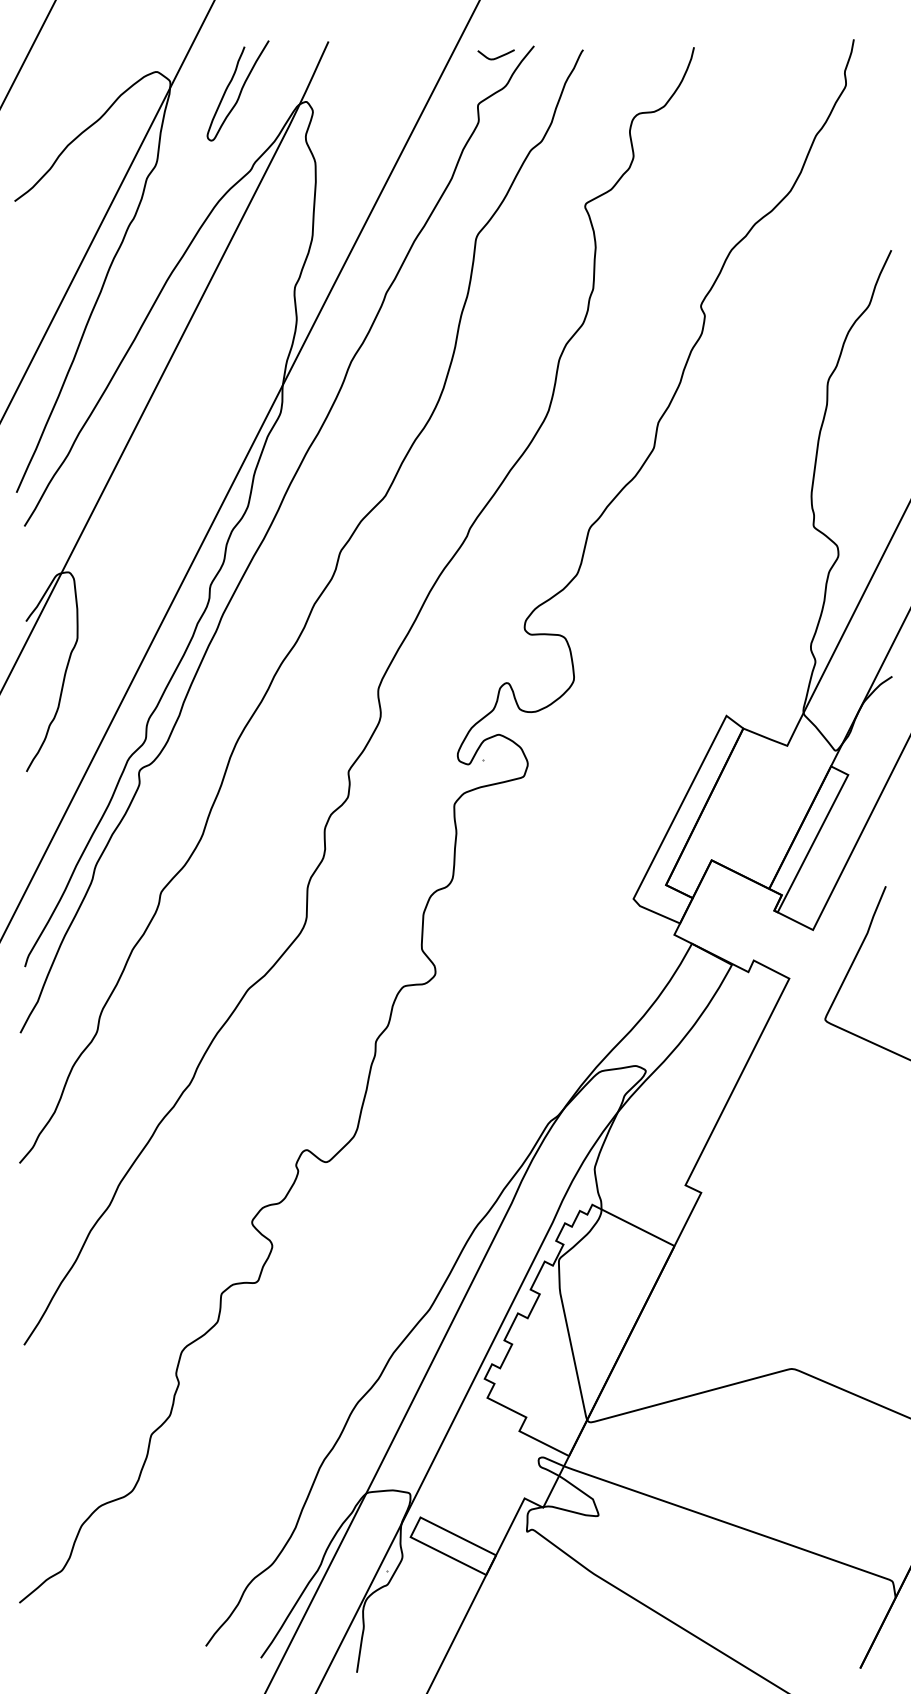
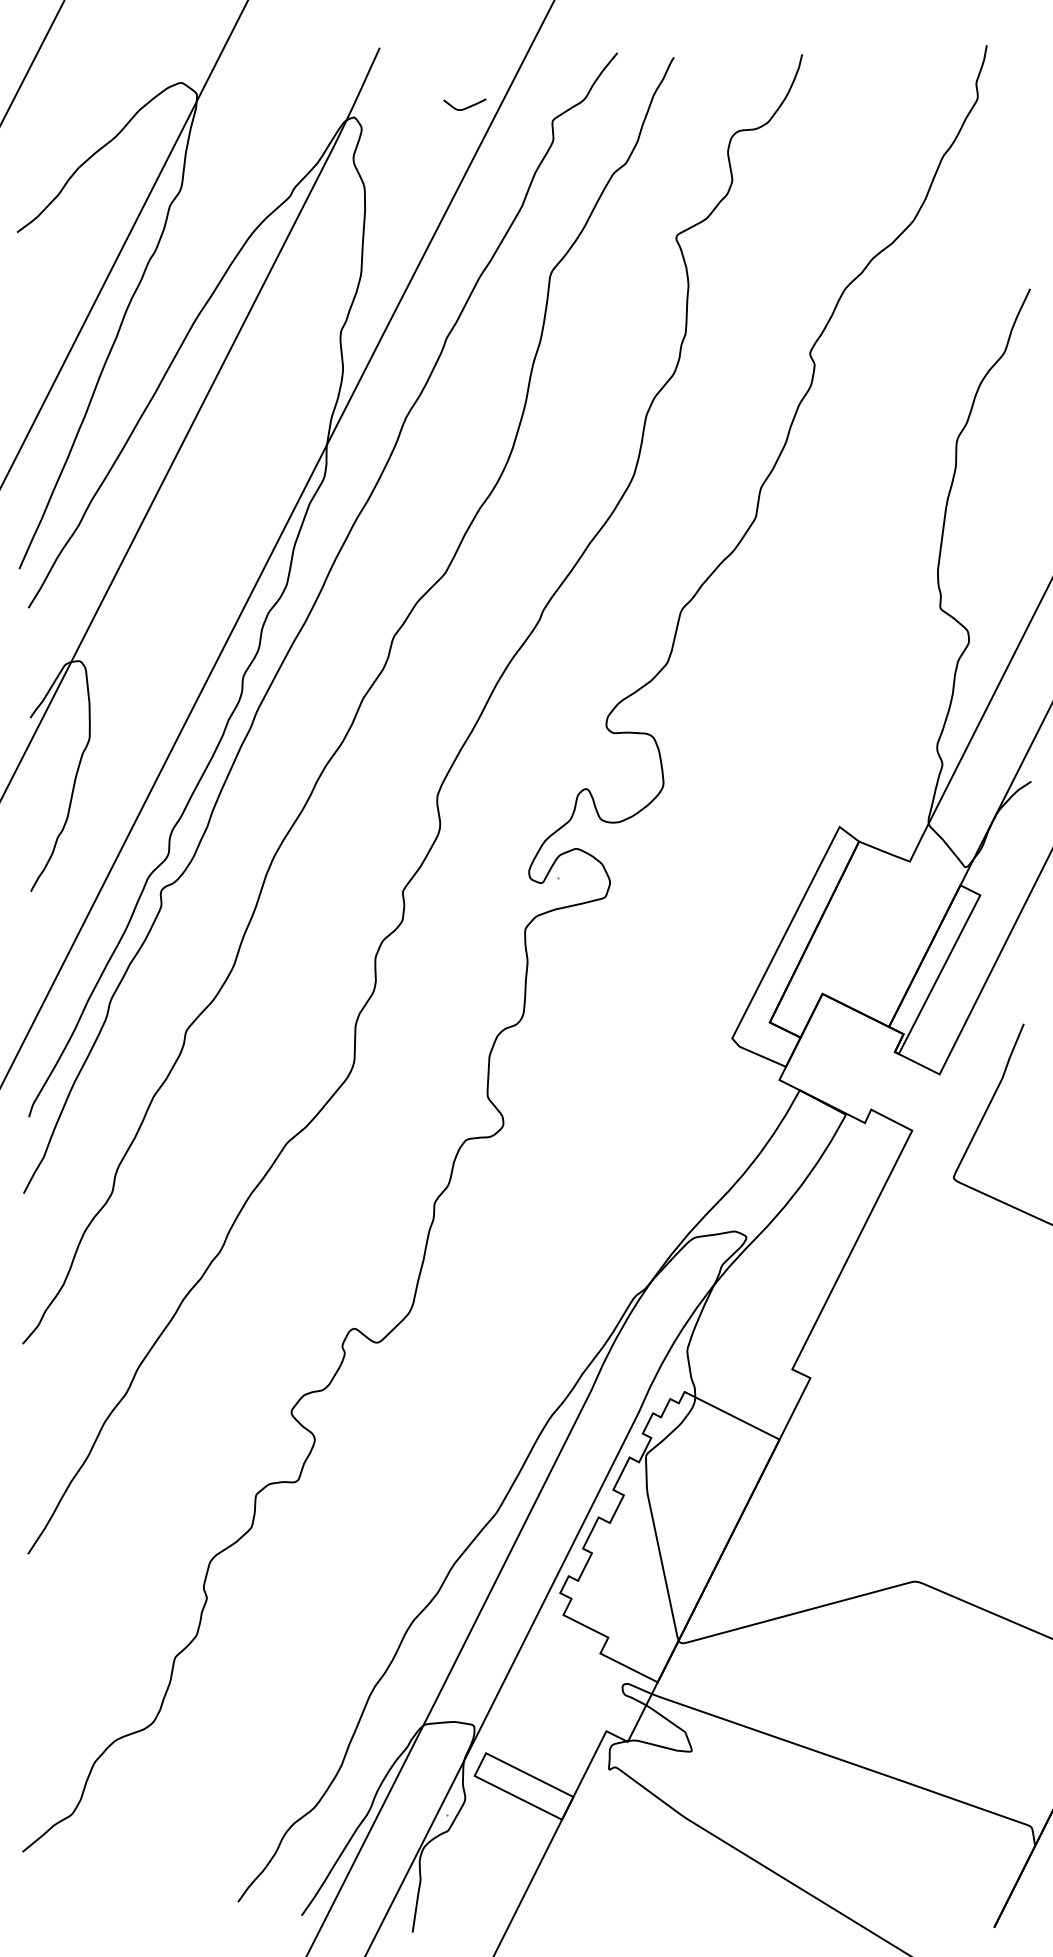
curve: (497, 56) -> (466, 106), moved
curve: (239, 92) -> (276, 106), removed

